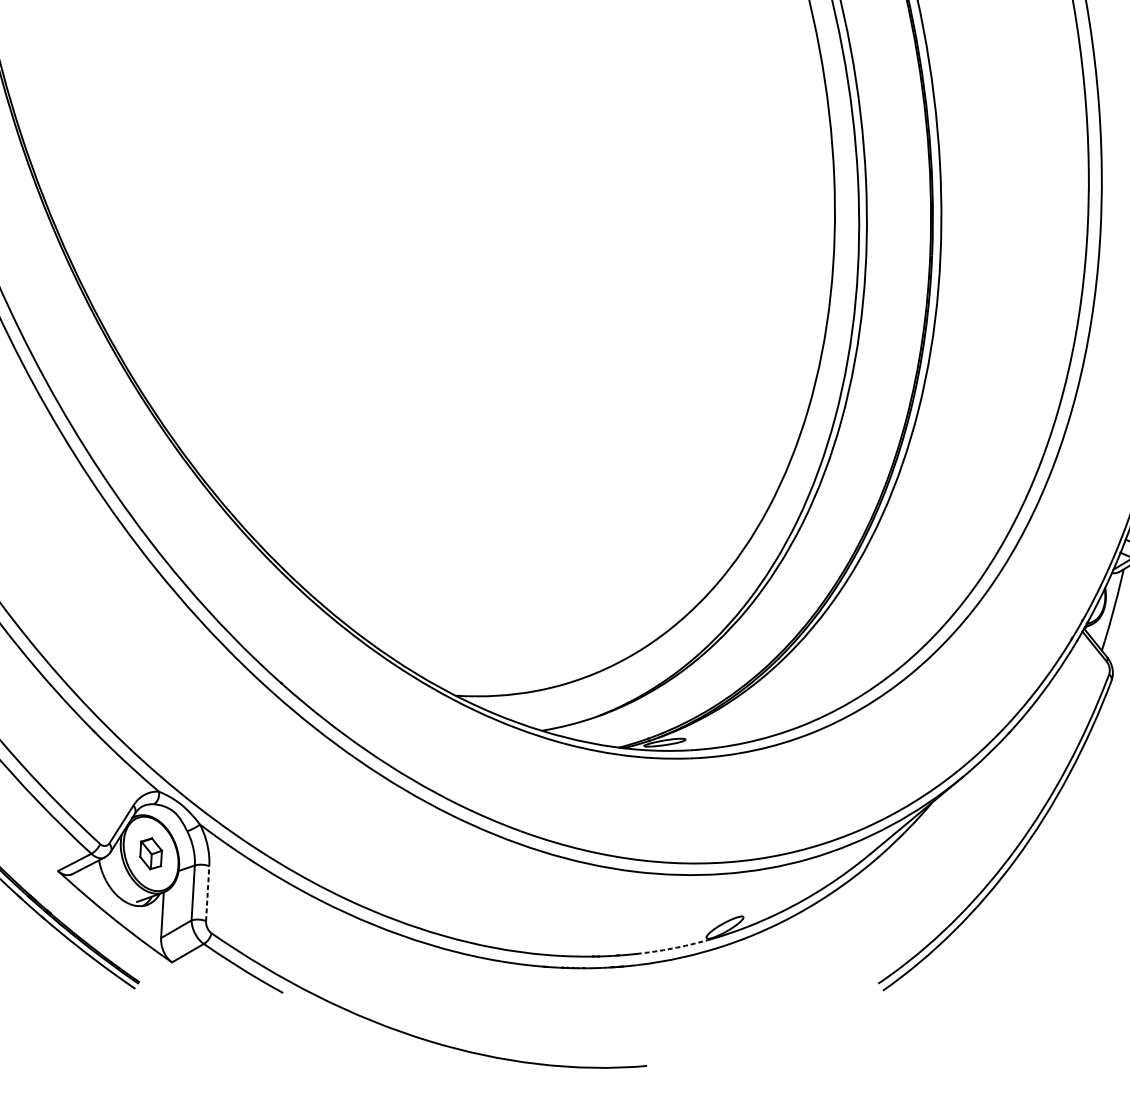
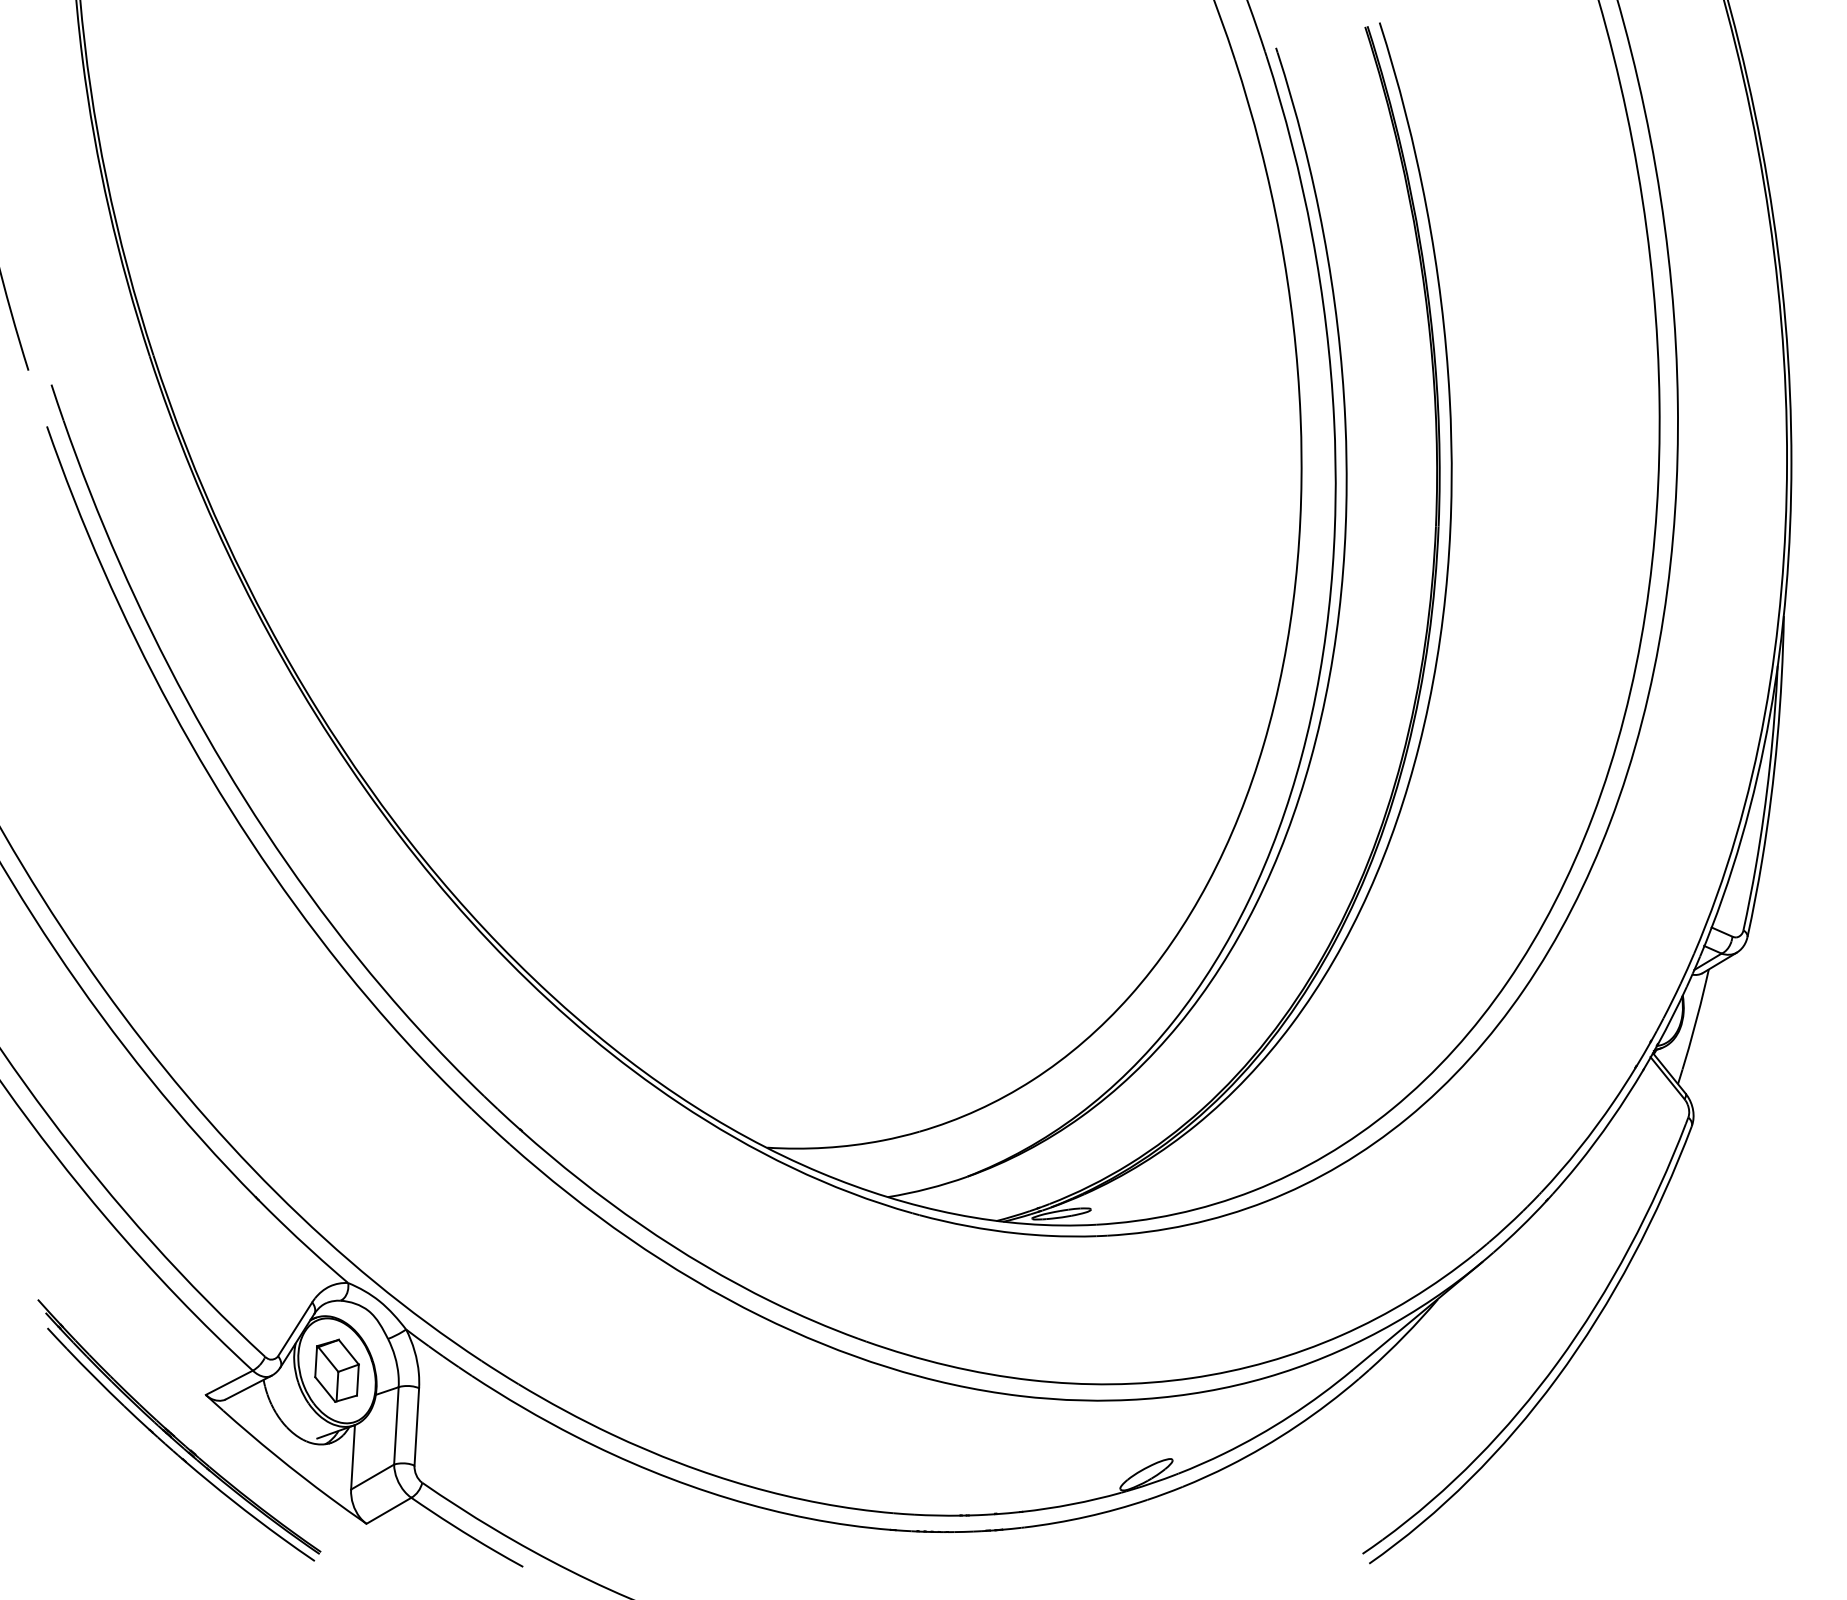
part: (150, 853) -> (336, 1370), size x1.43
line: (207, 893) -> (416, 1426), dashed -> solid
arc: (672, 948) -> (1072, 1504), dashed -> solid

